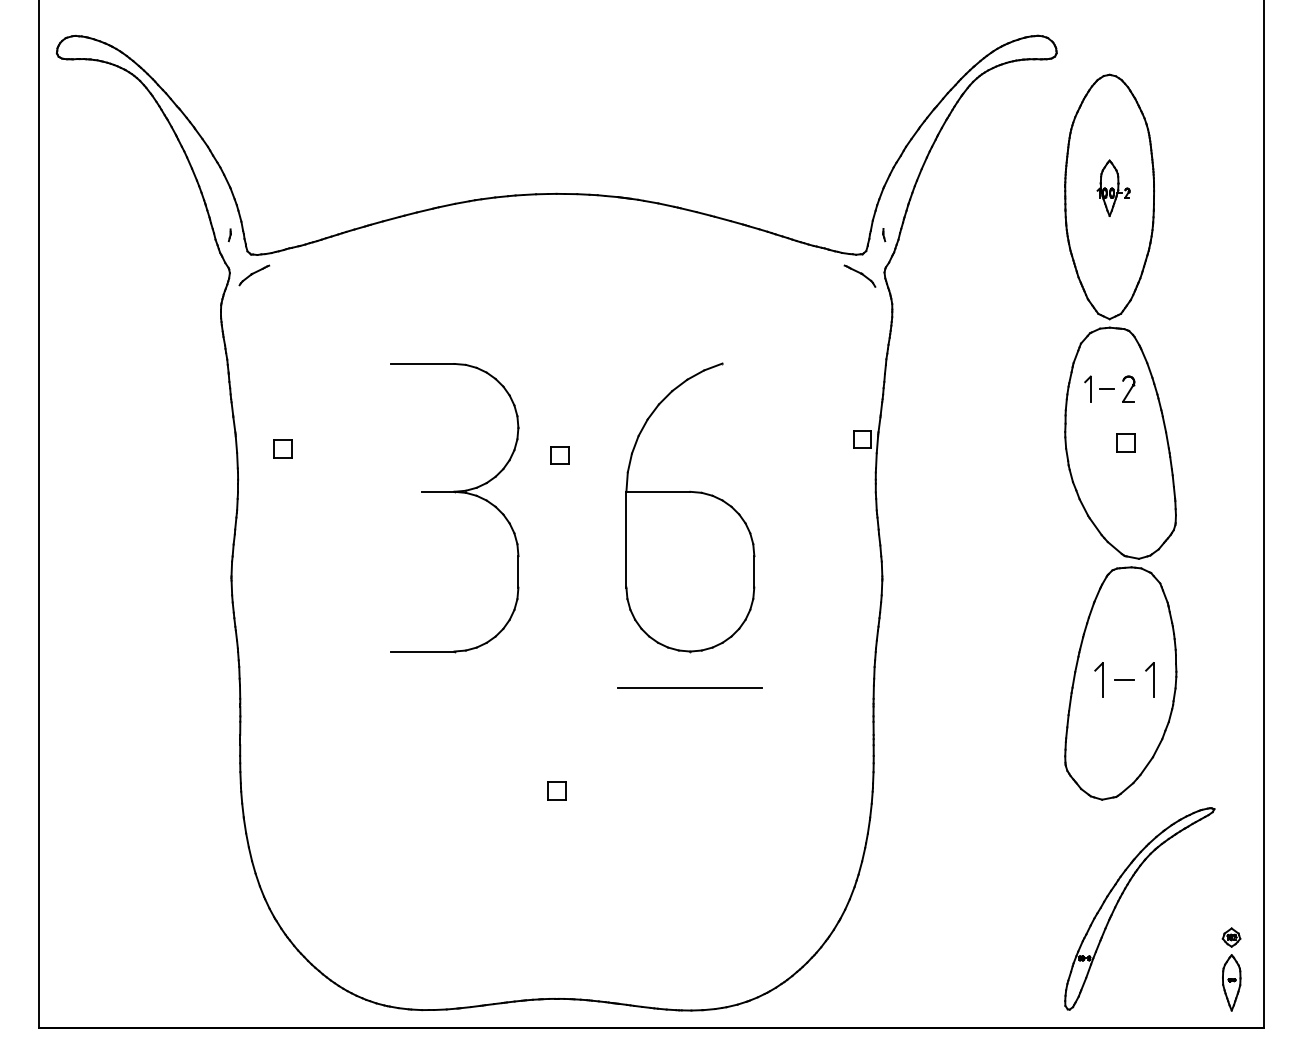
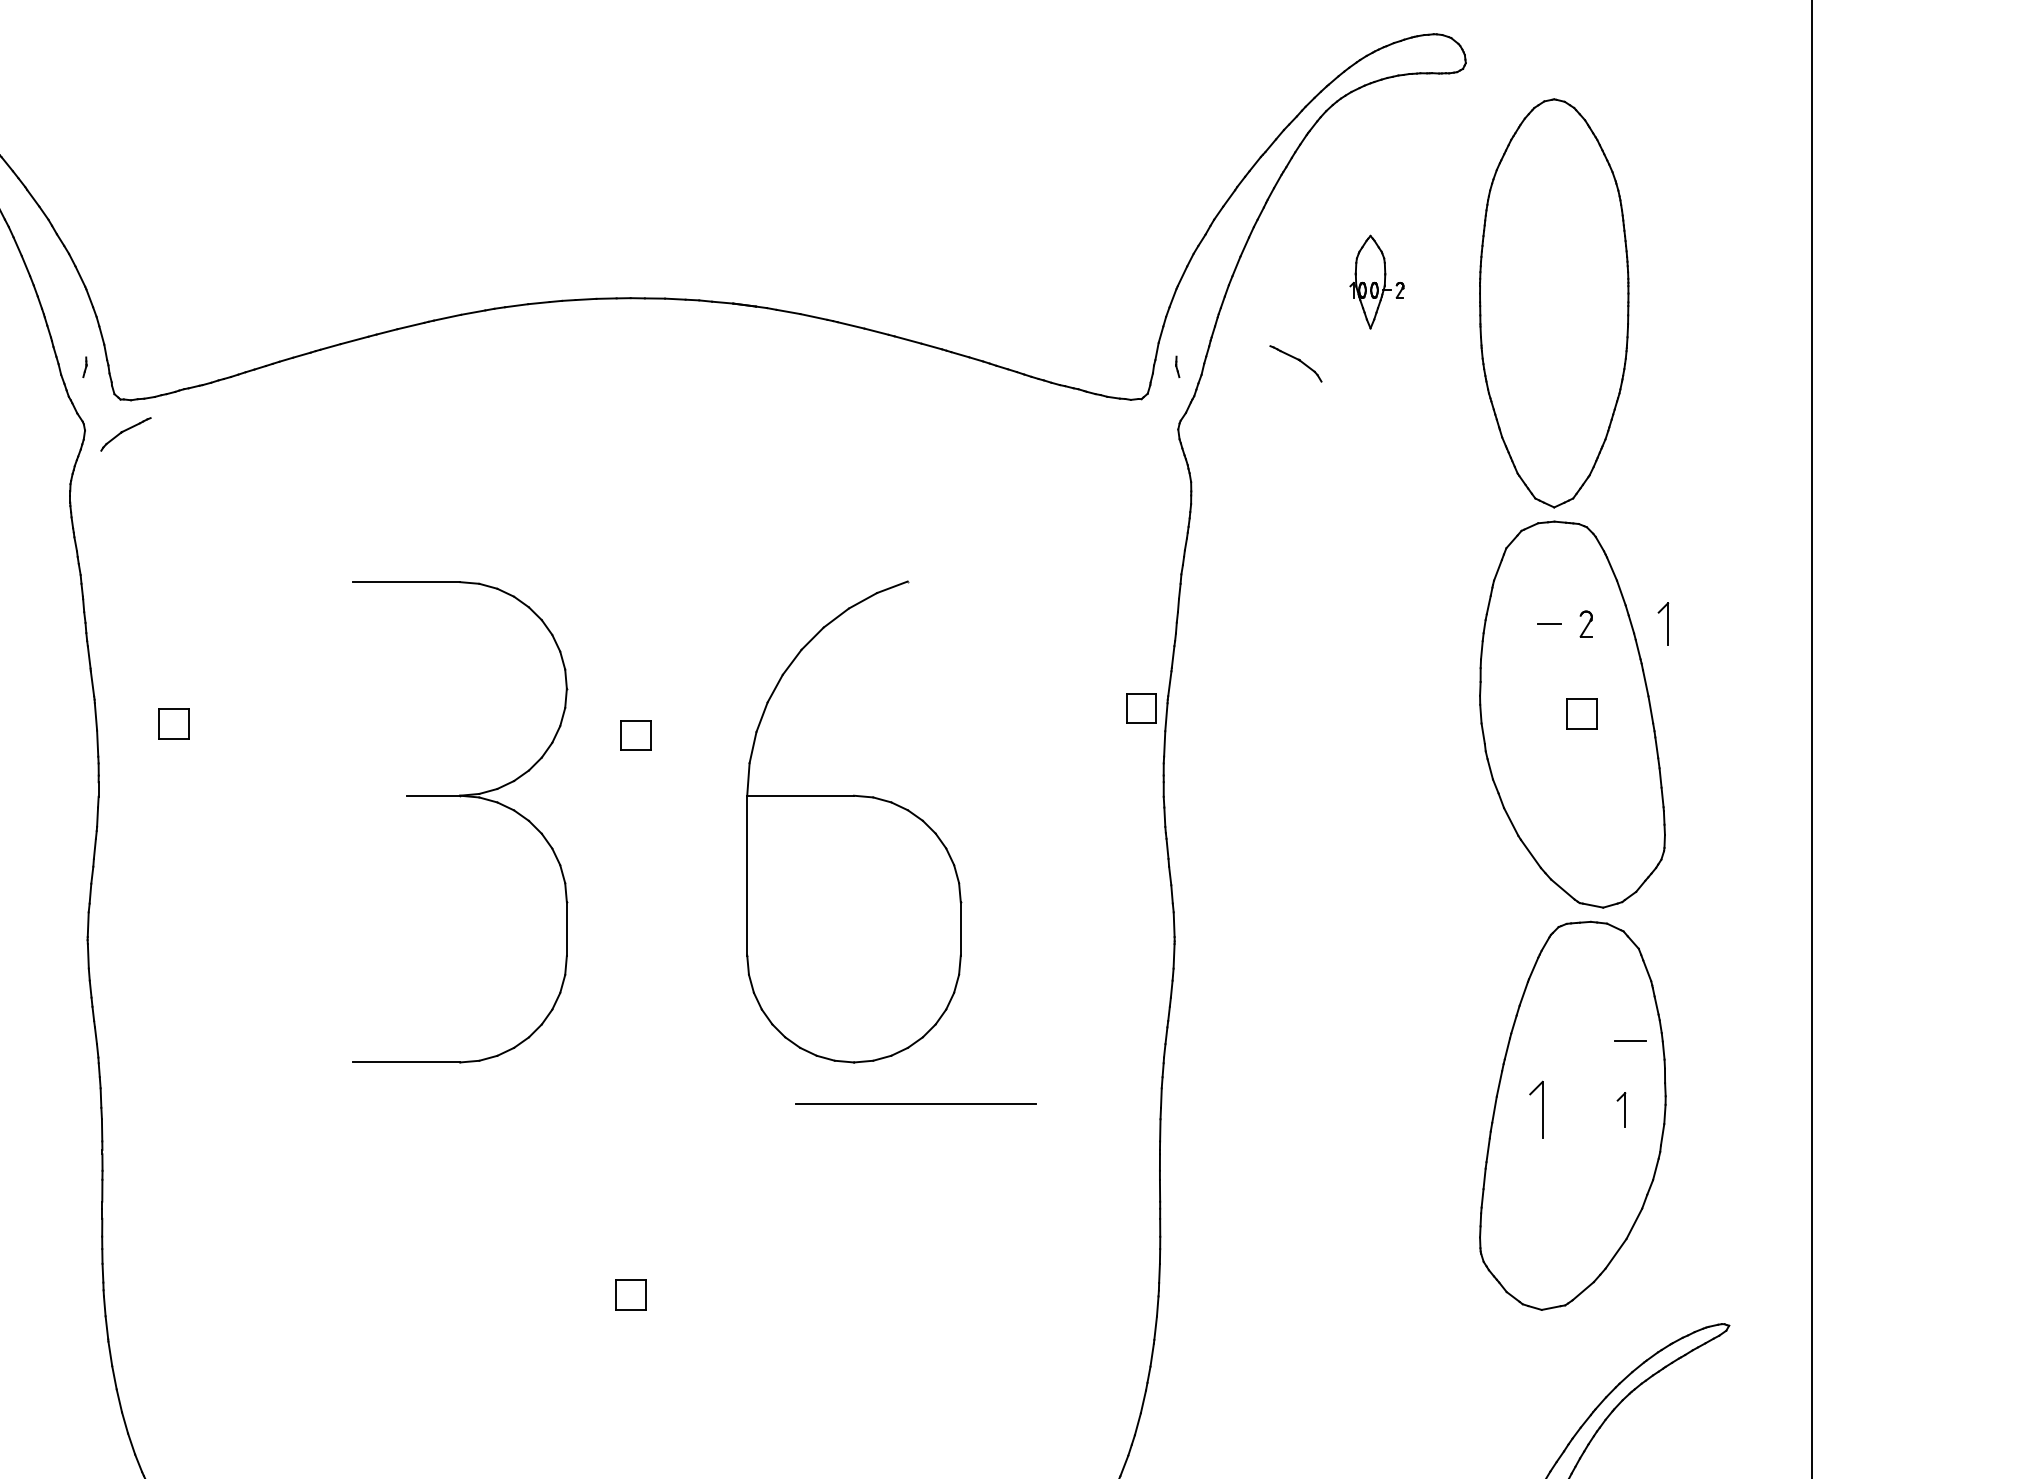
part: (1113, 187) -> (1376, 280), moved
part: (859, 275) -> (1295, 362), moved
part: (1087, 388) -> (1662, 623), moved
part: (1128, 388) -> (1585, 623), size x0.6
line: (1124, 679) -> (1630, 1040), moved
part: (1149, 679) -> (1620, 1109), size x0.6
line: (689, 687) -> (914, 1104), moved

